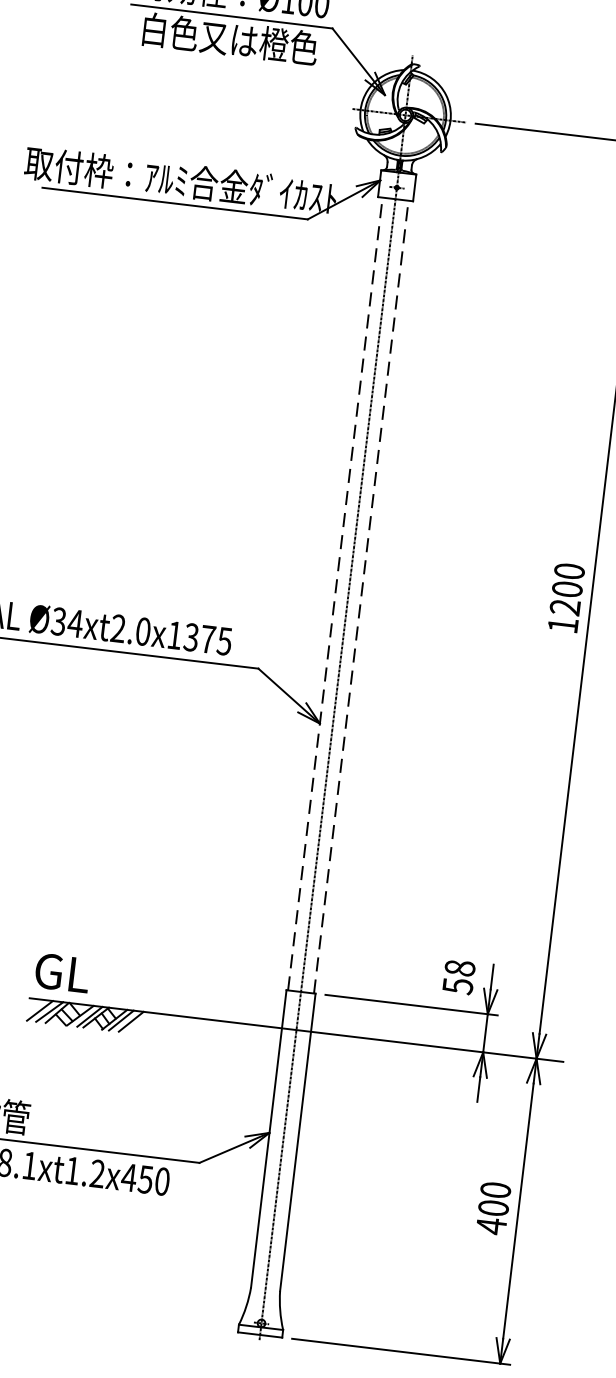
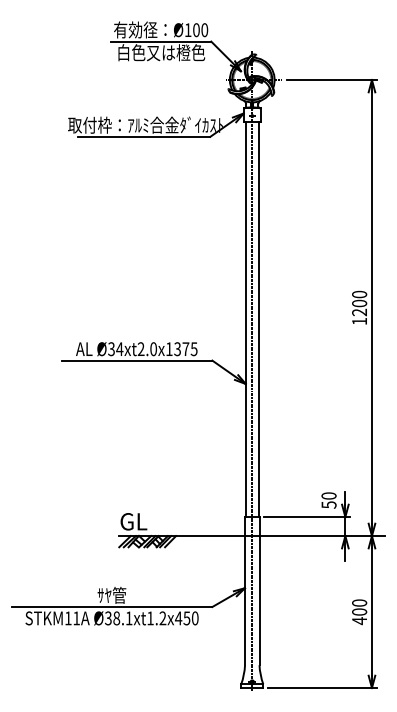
line: (334, 594) -> (245, 319), dashed -> solid
line: (360, 597) -> (258, 319), dashed -> solid
text: (461, 967) -> (329, 495), 58 -> 50

